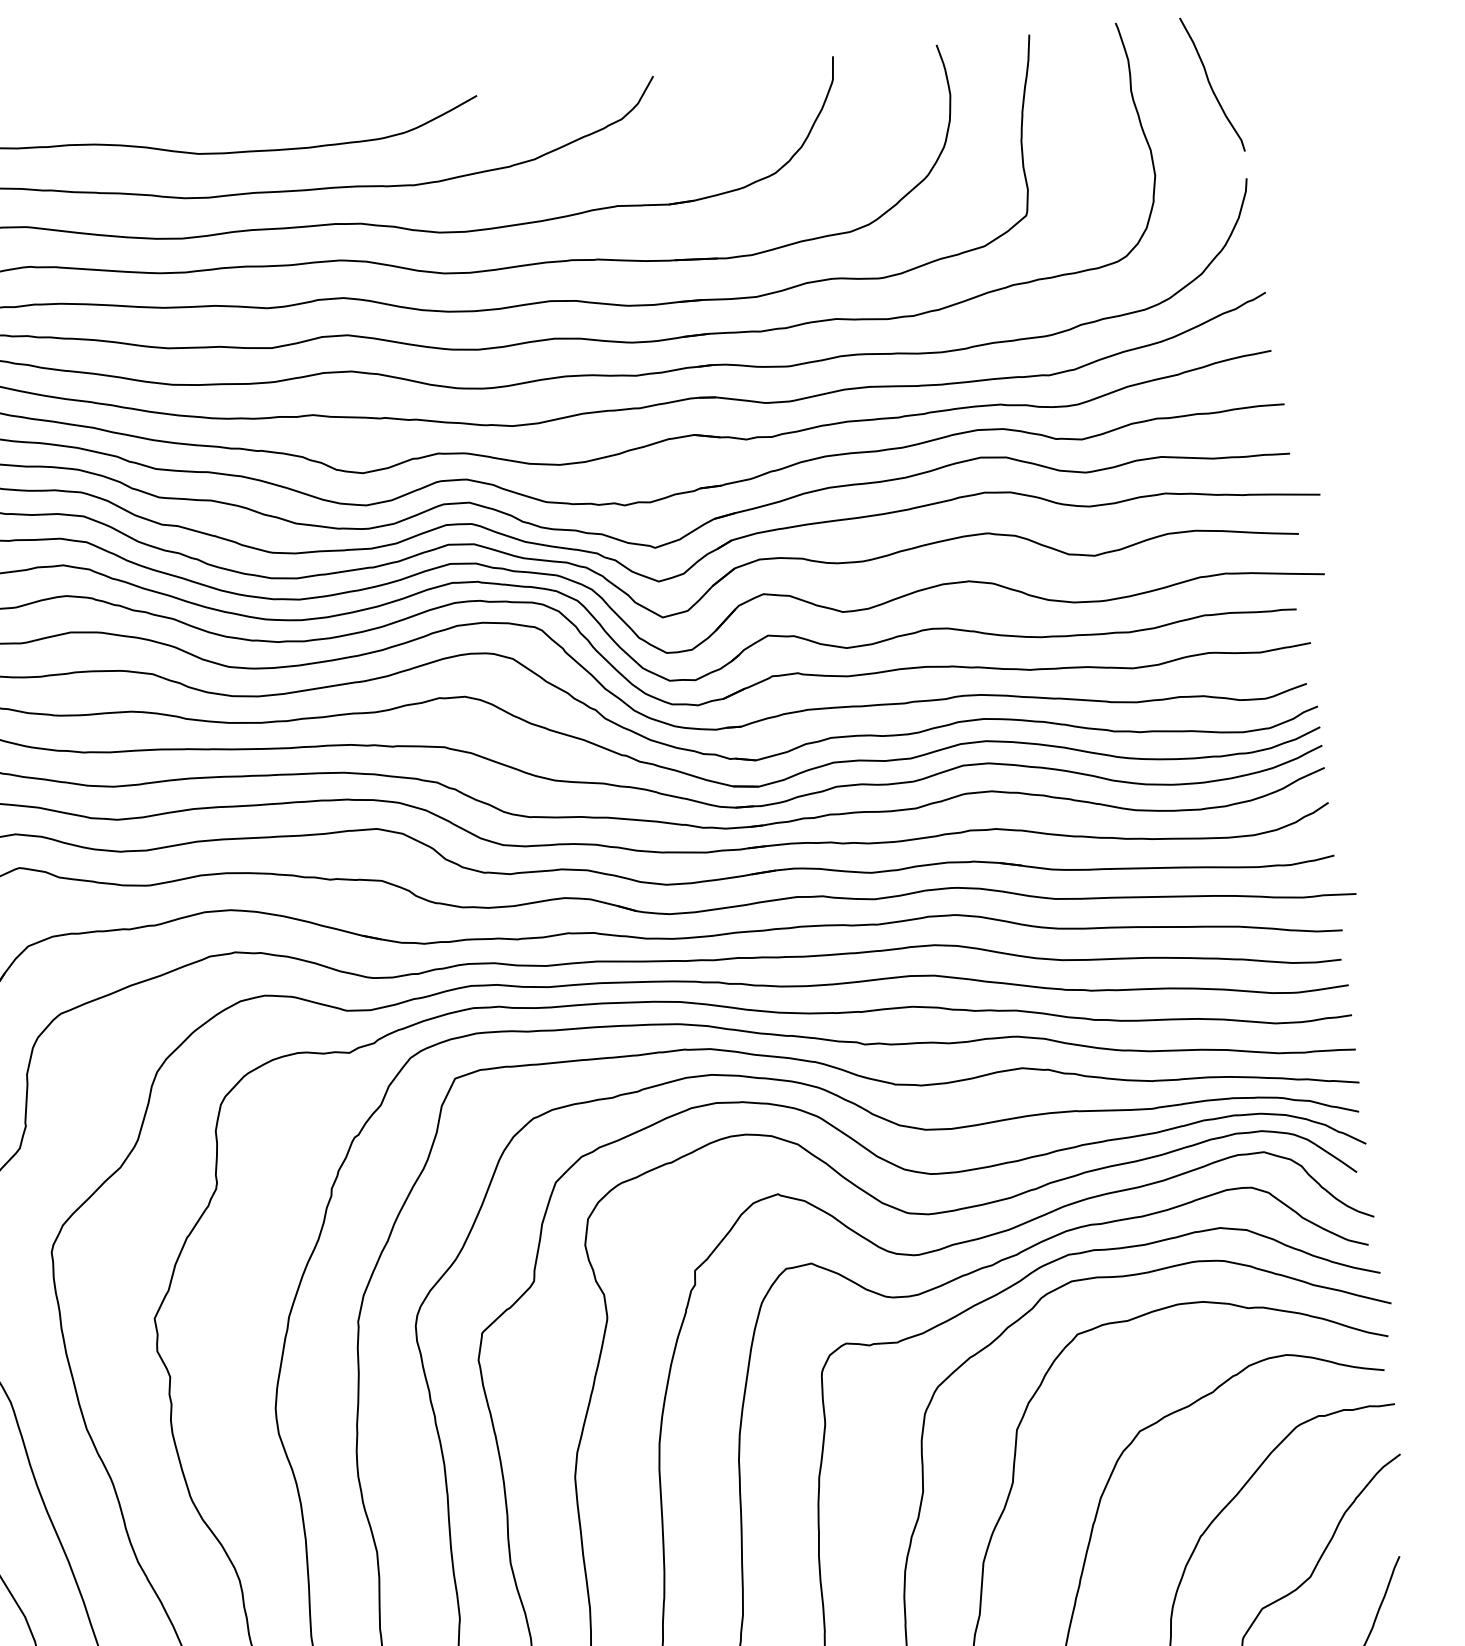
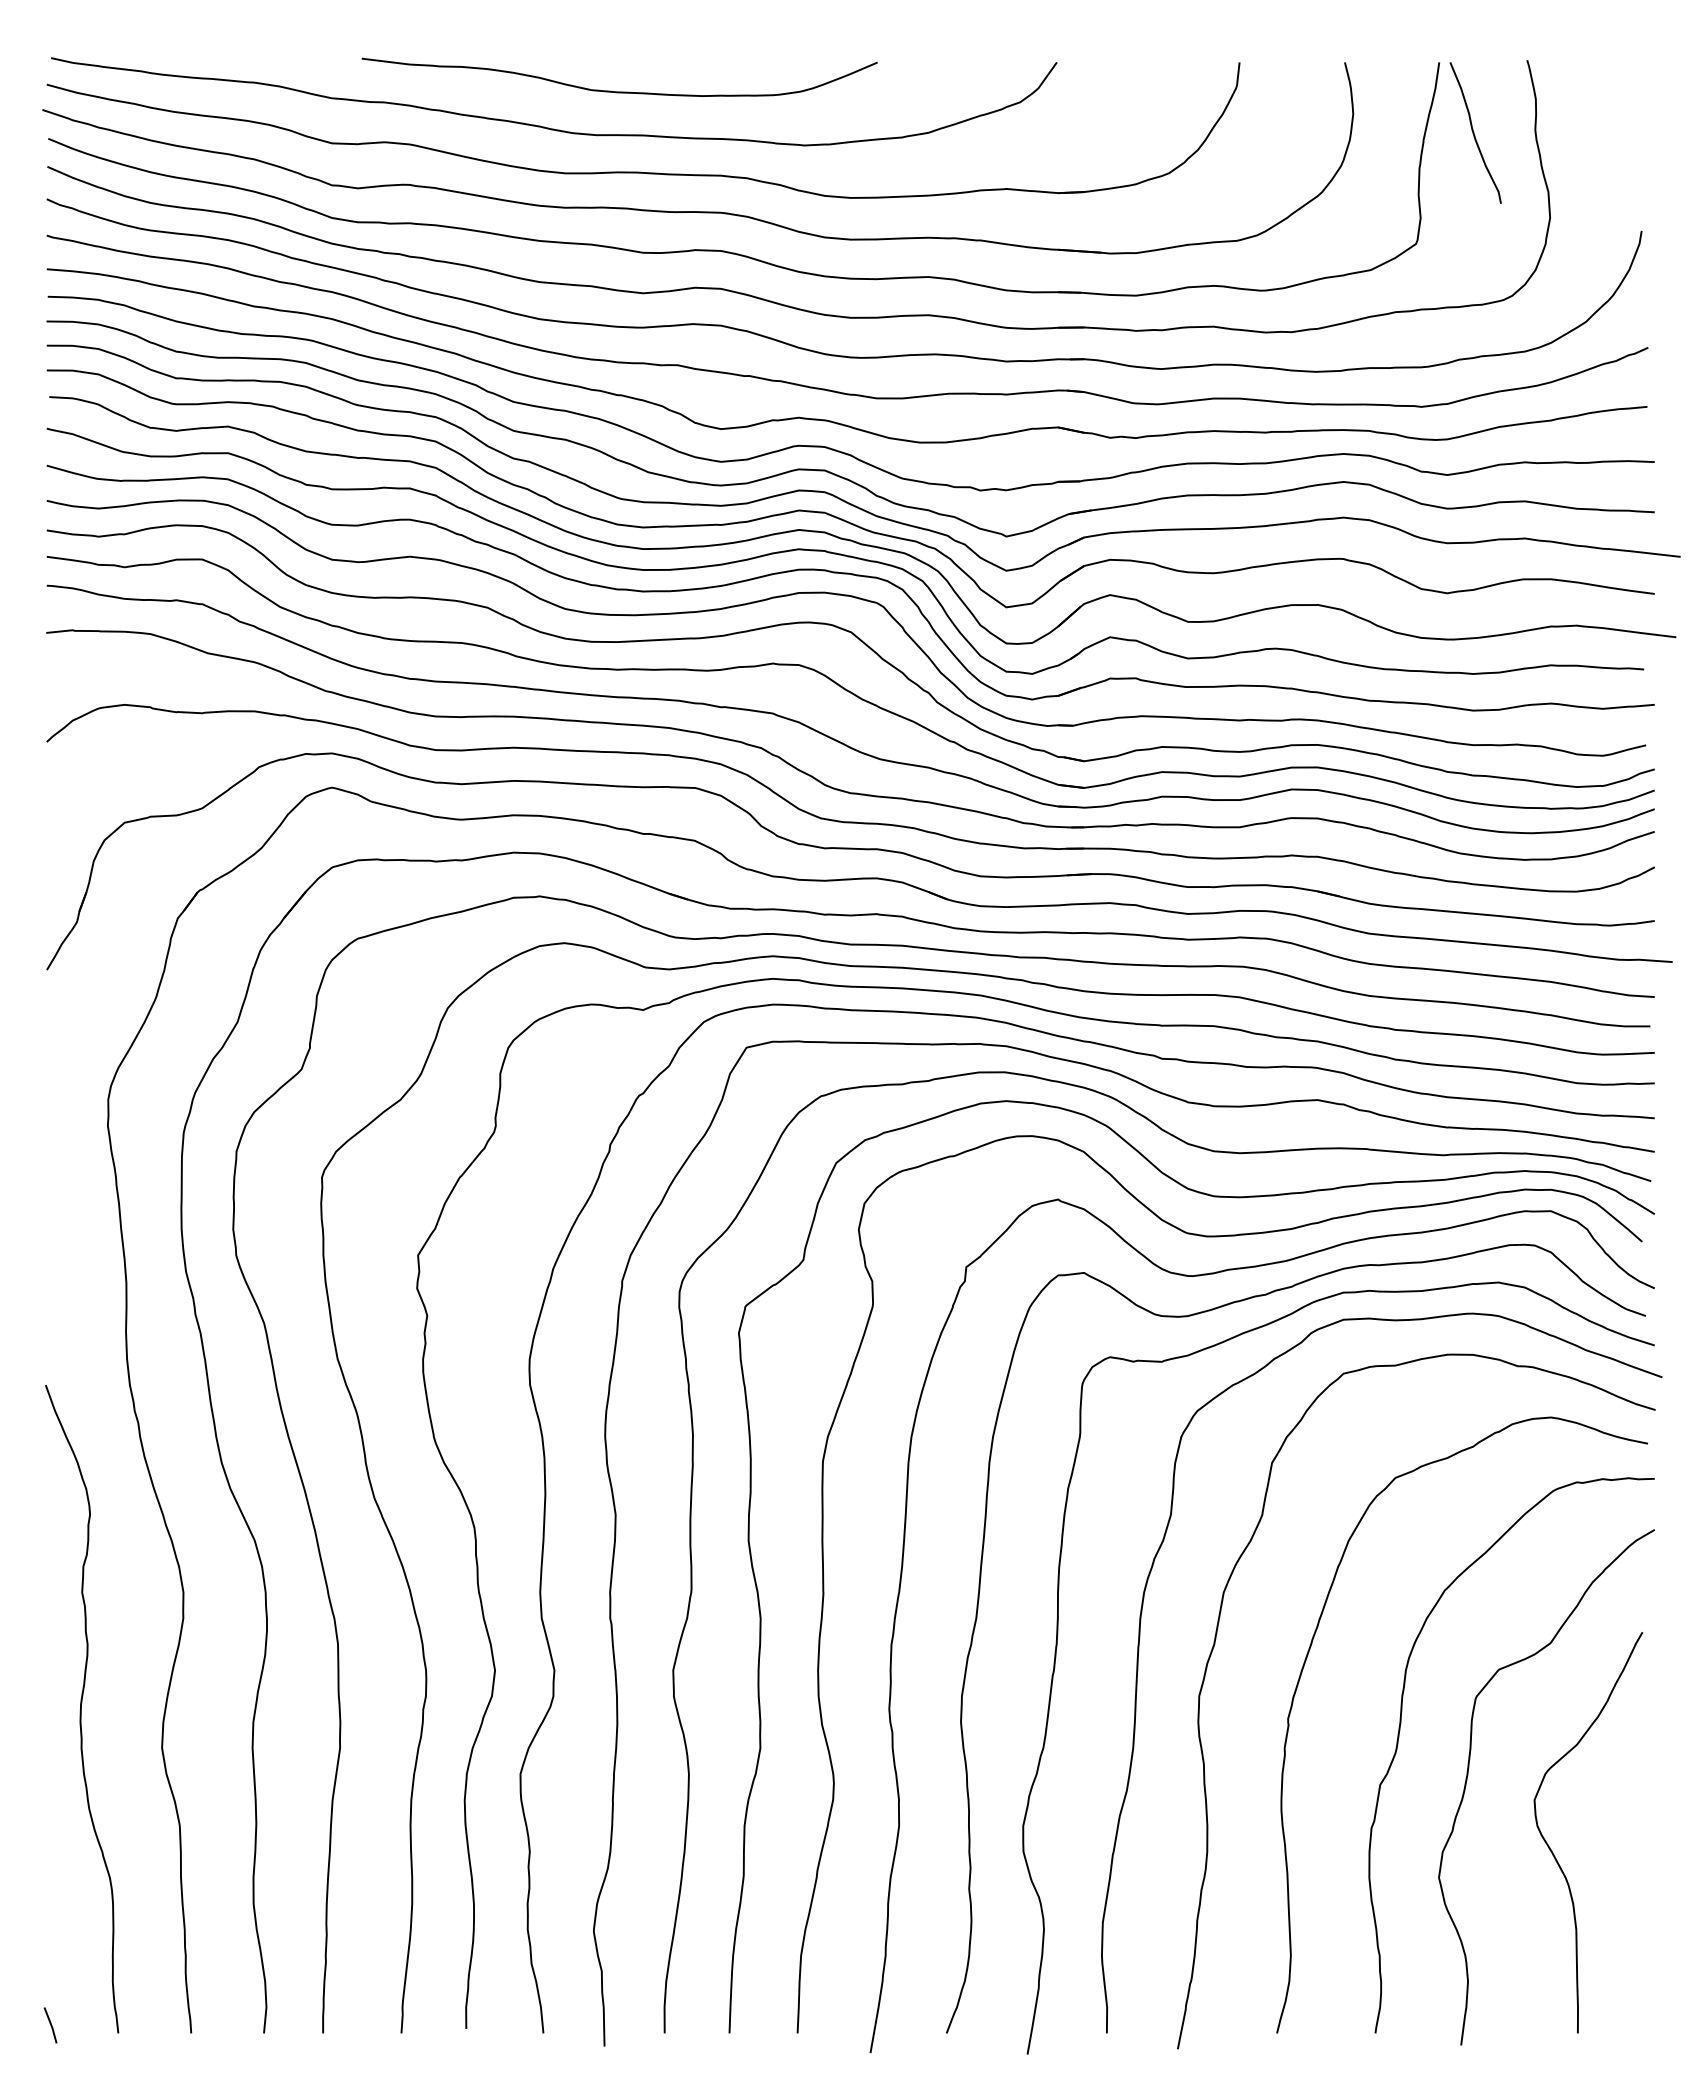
curve: (1211, 84) -> (1474, 132), moved

